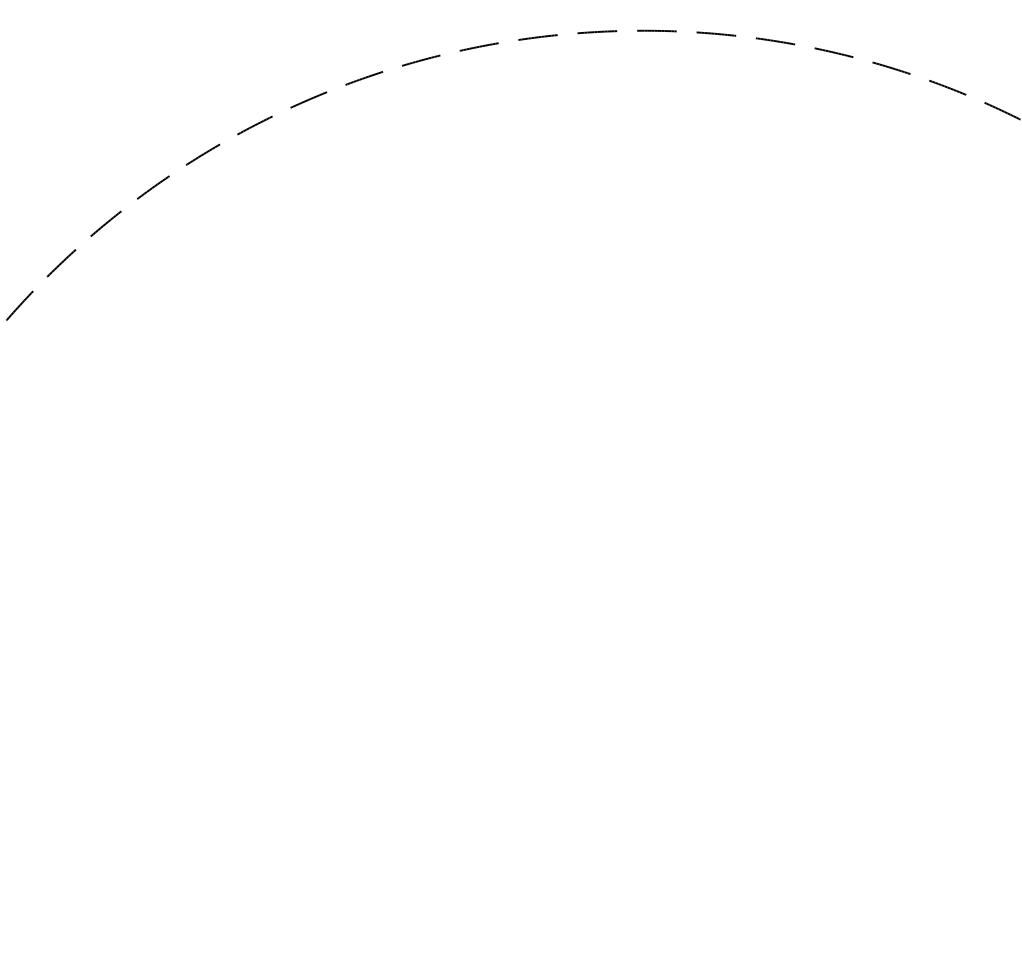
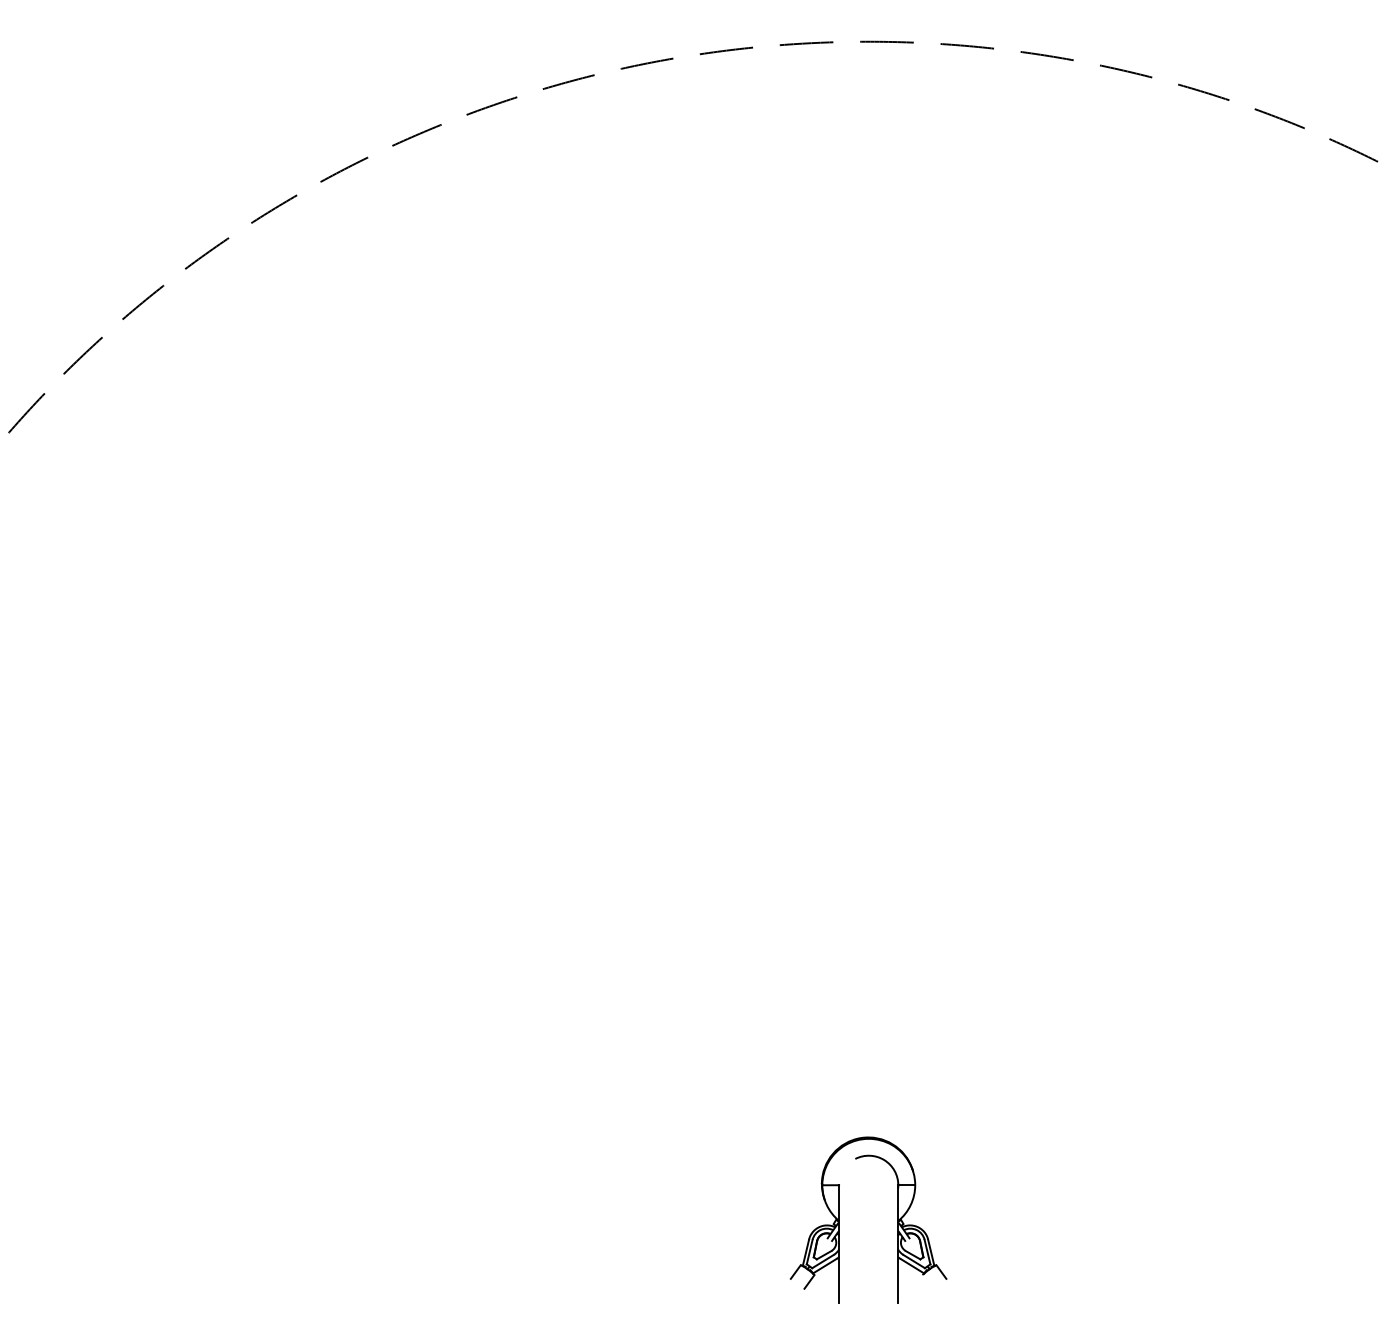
part: (621, 902) -> (839, 1218), added

